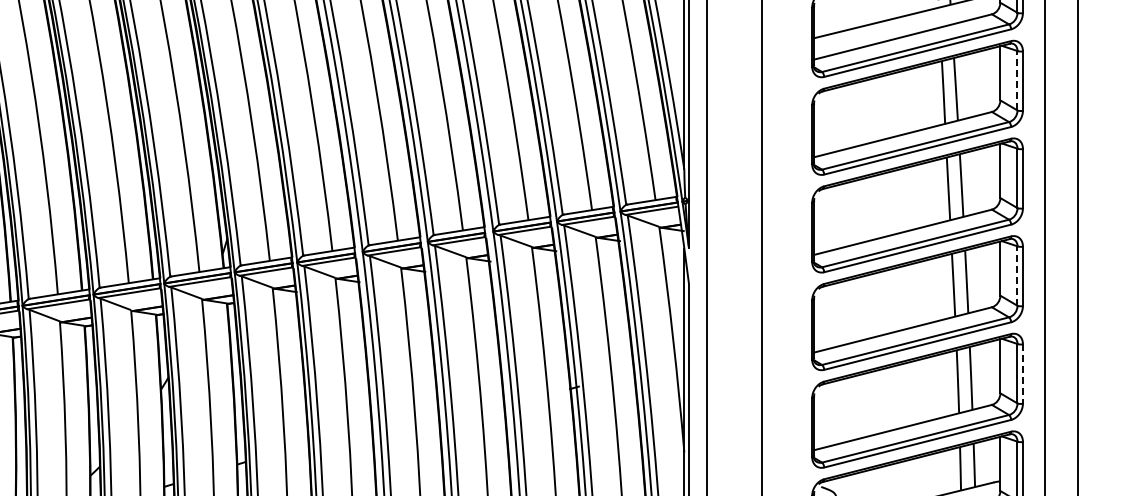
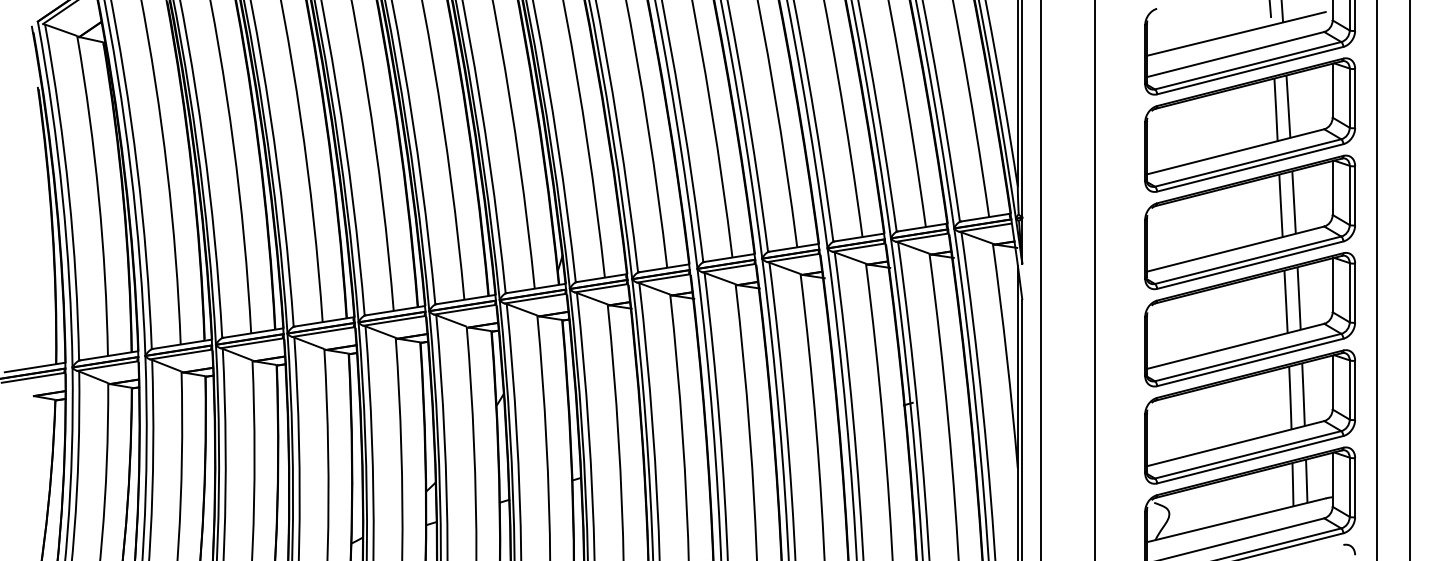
line: (1017, 81) -> (1349, 98), dashed -> solid
line: (1017, 275) -> (1349, 292), dashed -> solid
line: (1023, 374) -> (1355, 390), dashed -> solid

